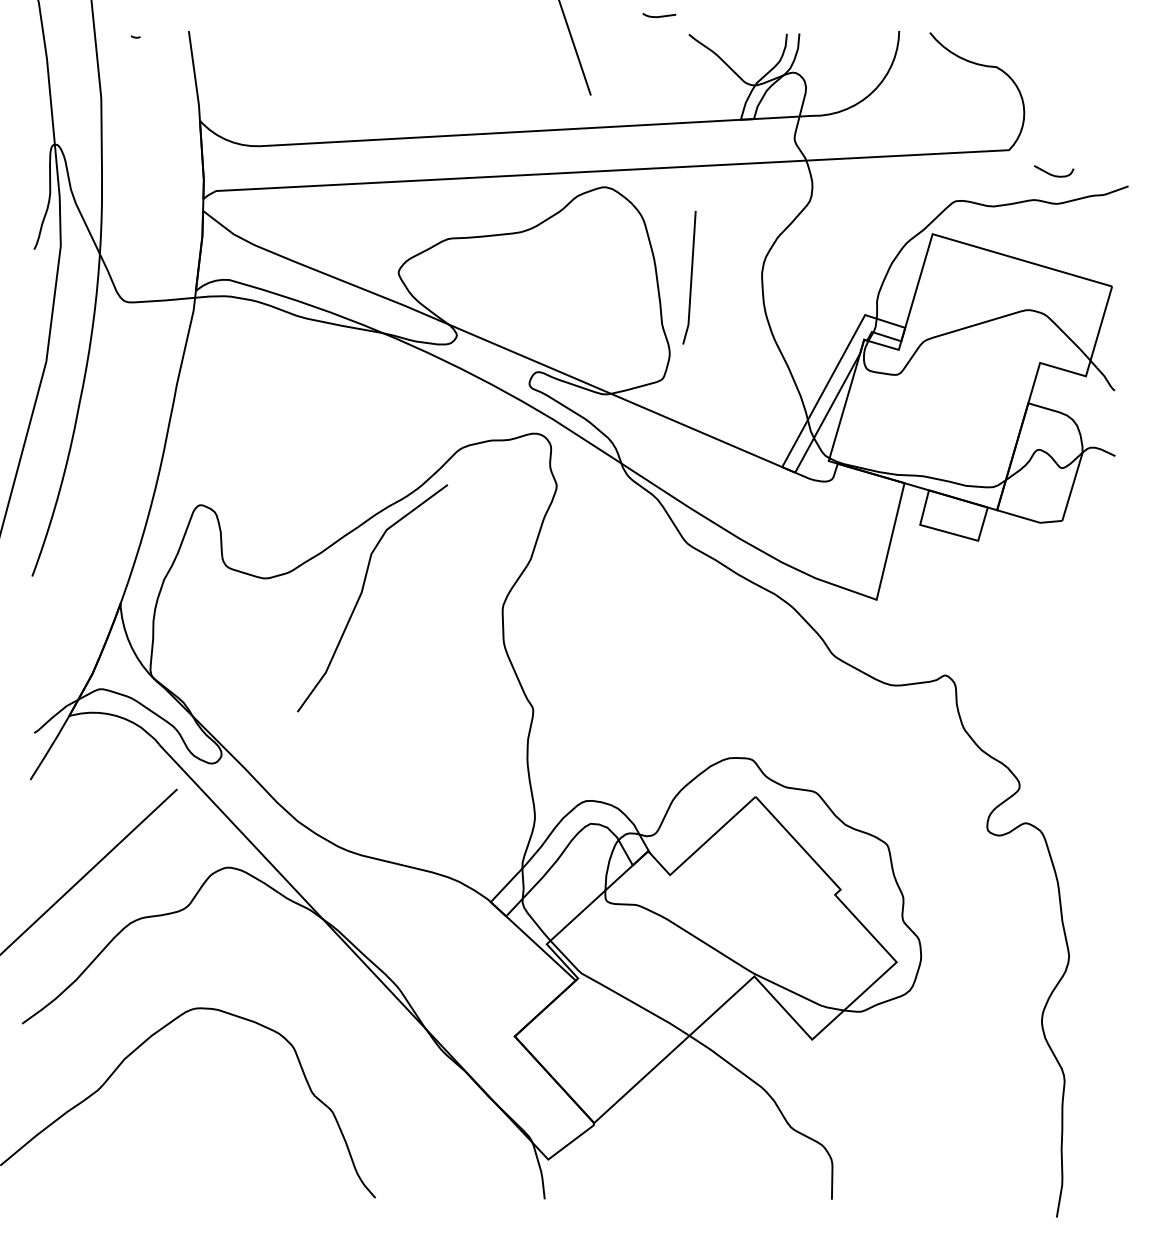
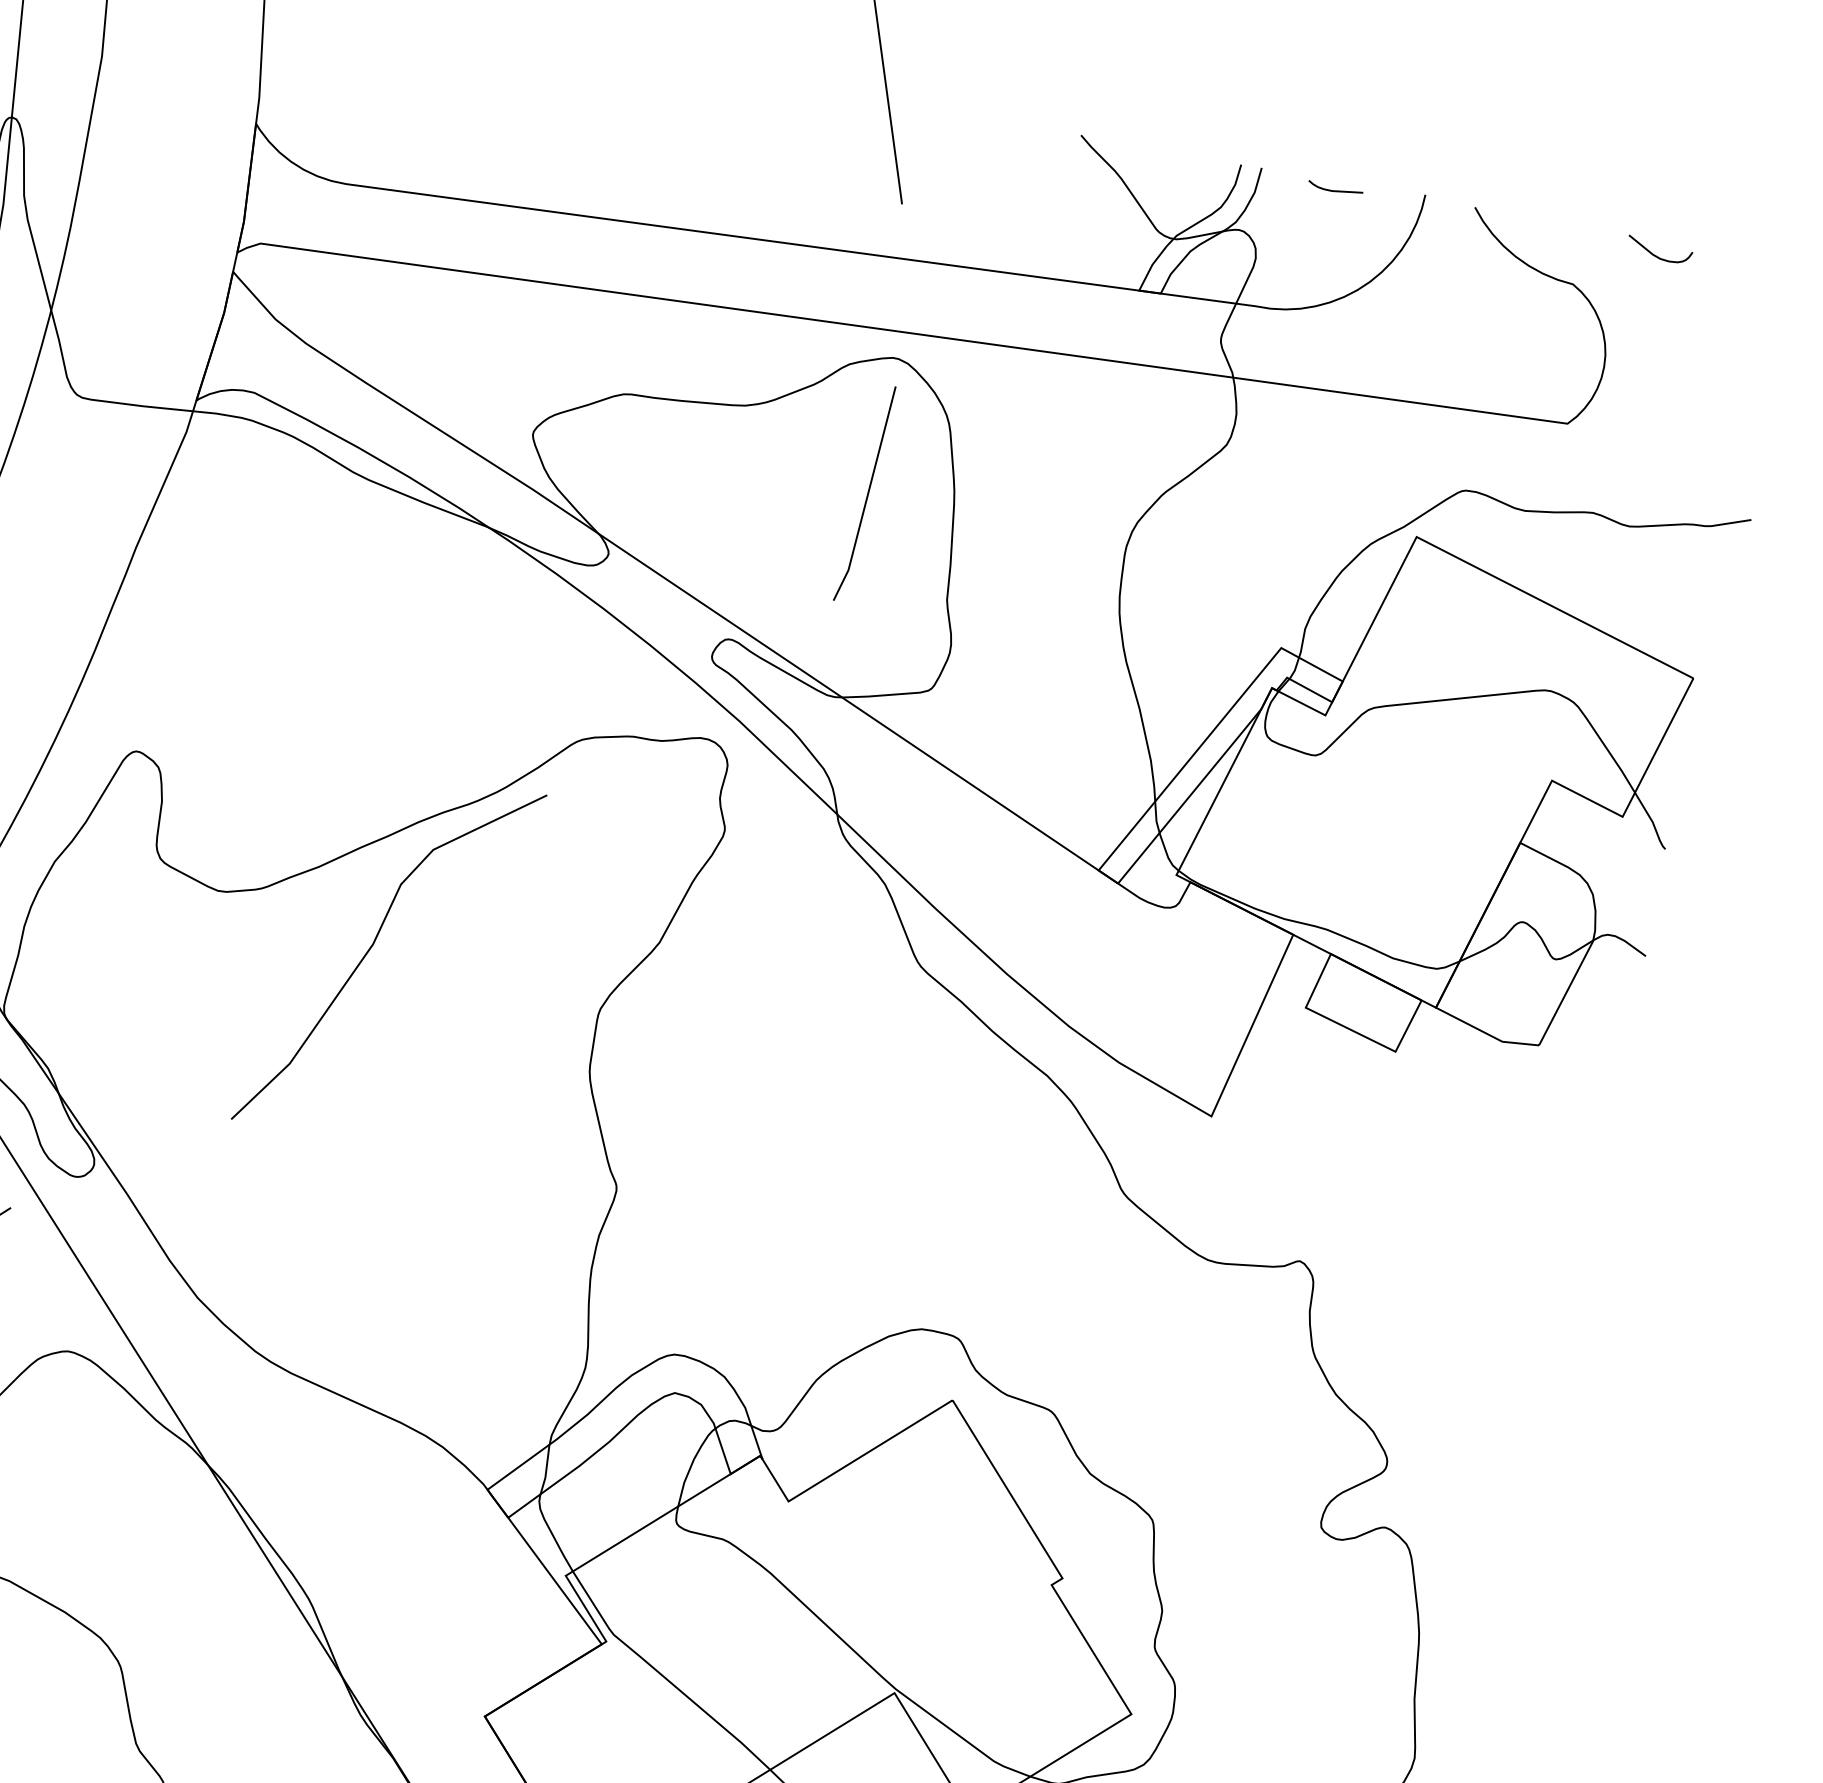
curve: (660, 15) -> (1337, 189), moved
curve: (1053, 174) -> (1657, 255), moved
line: (690, 277) -> (866, 493), moved

